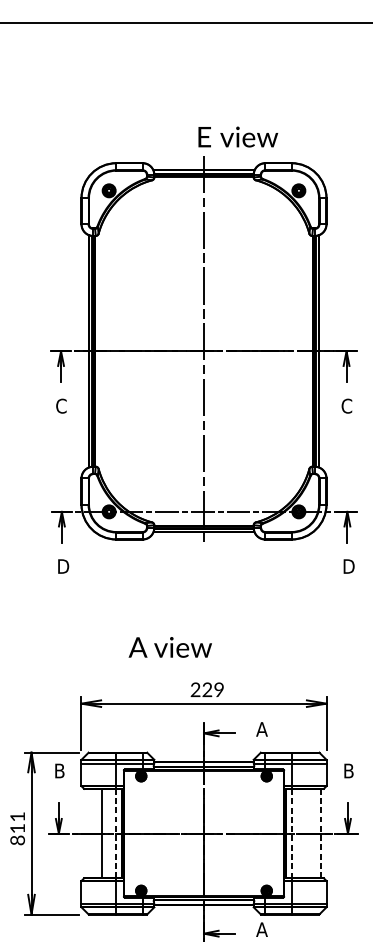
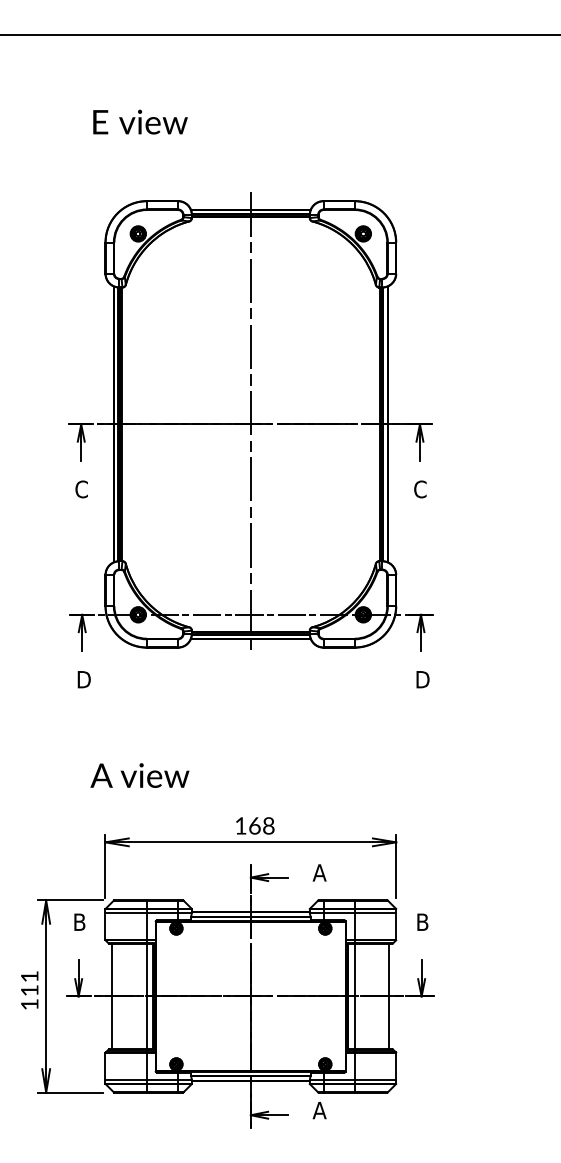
text: (238, 136) -> (140, 121), moved
text: (170, 647) -> (139, 775), moved
text: (207, 689) -> (254, 825), 229 -> 168
line: (102, 833) -> (112, 996), moved
line: (116, 833) -> (146, 996), dashed -> solid
line: (291, 833) -> (354, 996), dashed -> solid
line: (320, 833) -> (389, 996), dashed -> solid
text: (17, 840) -> (29, 1004), 811 -> 111

